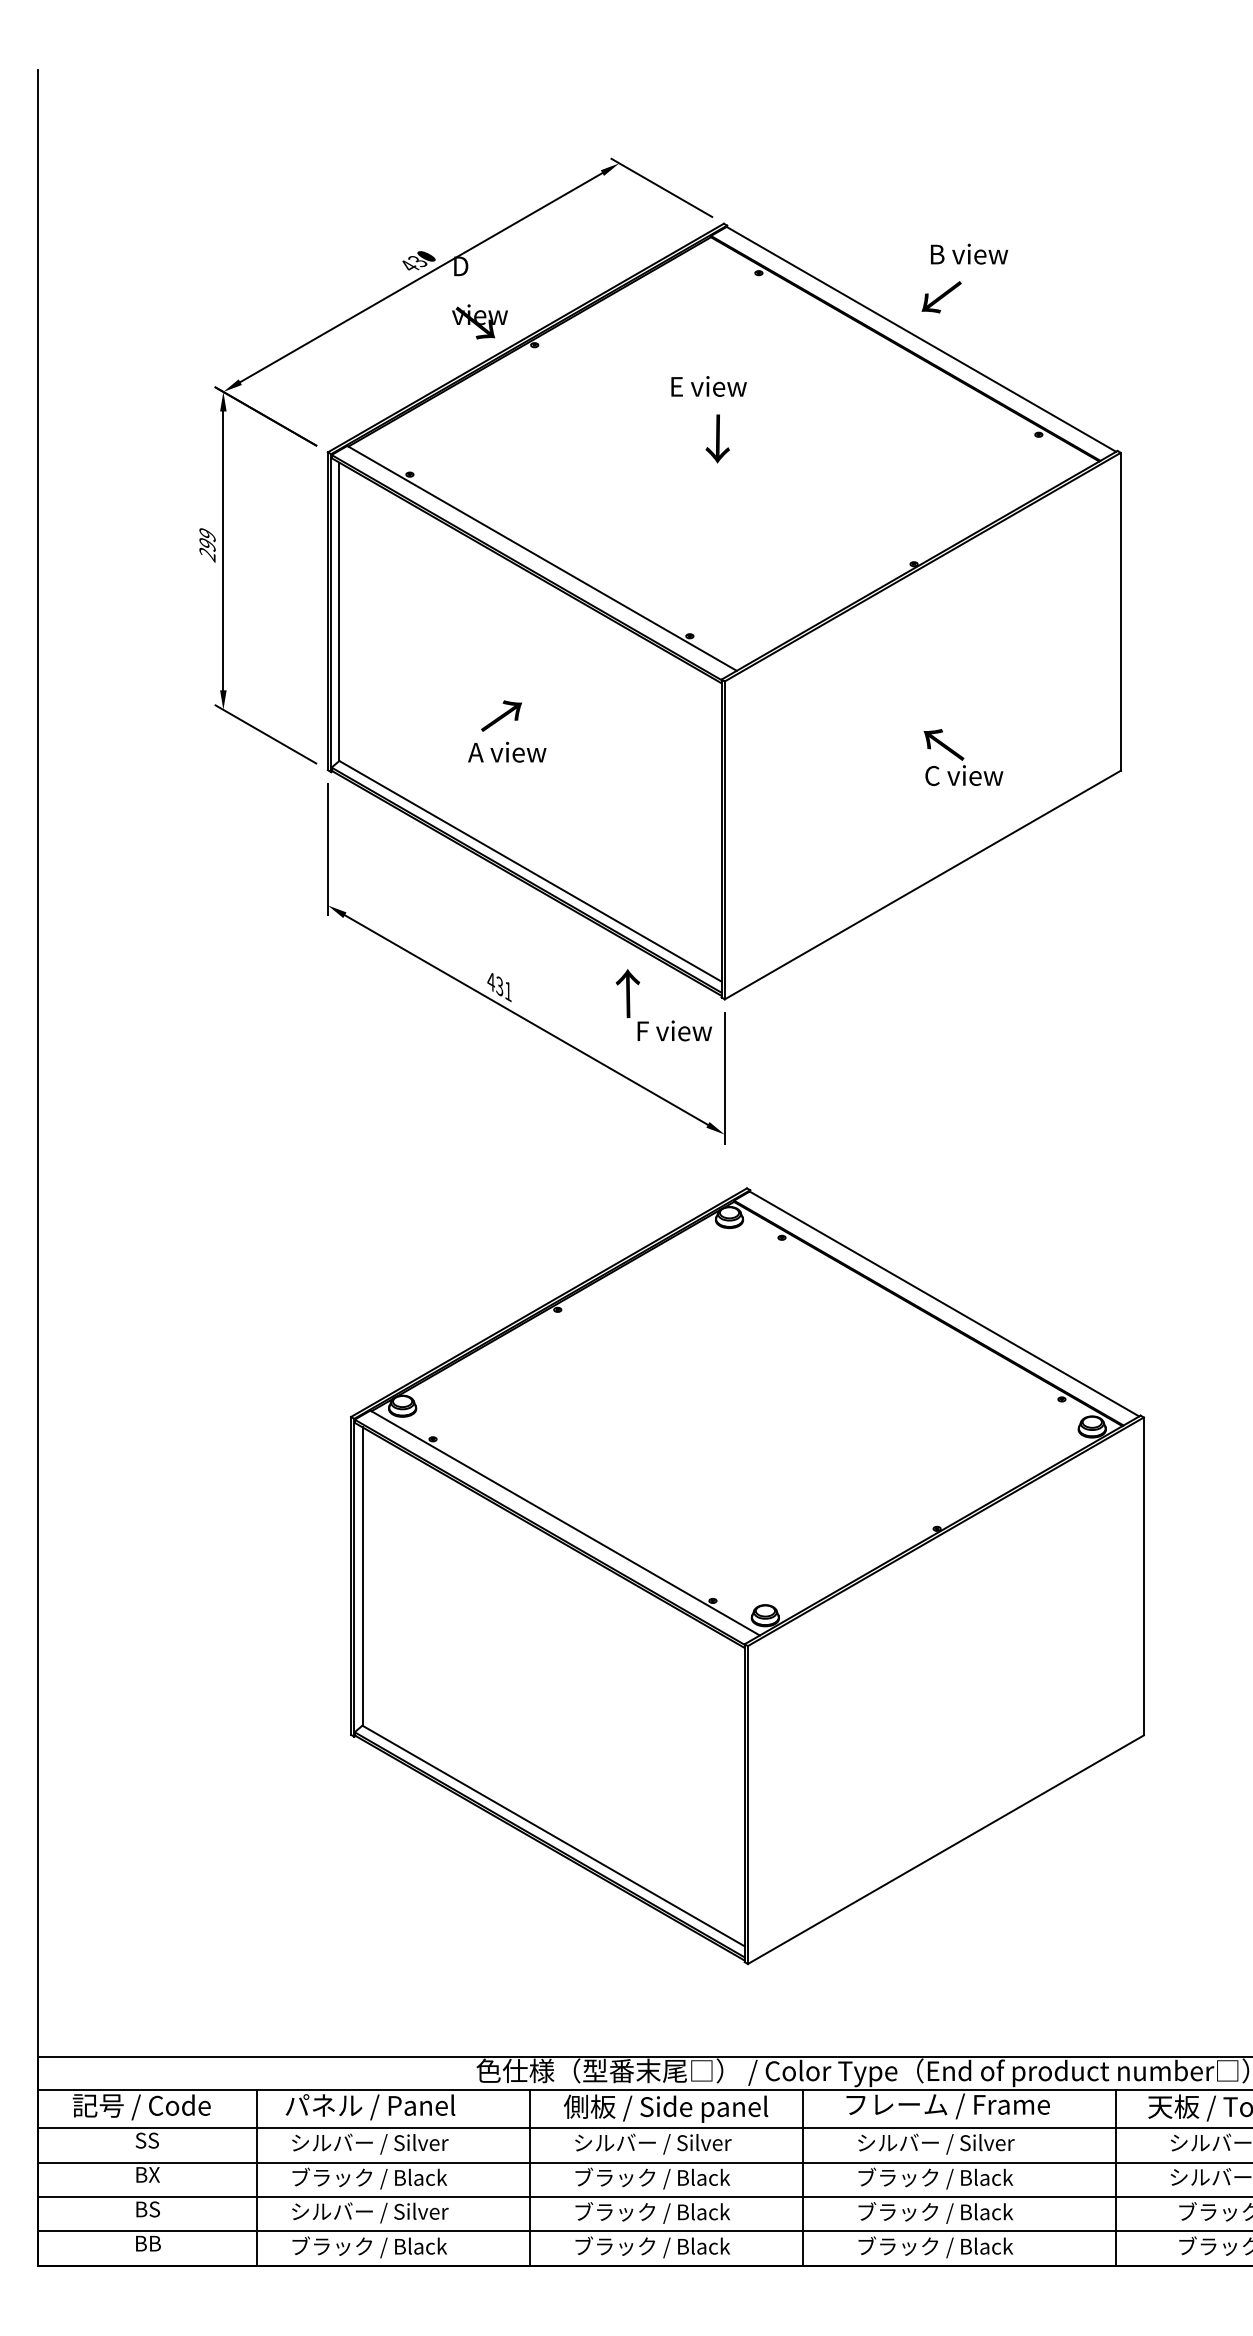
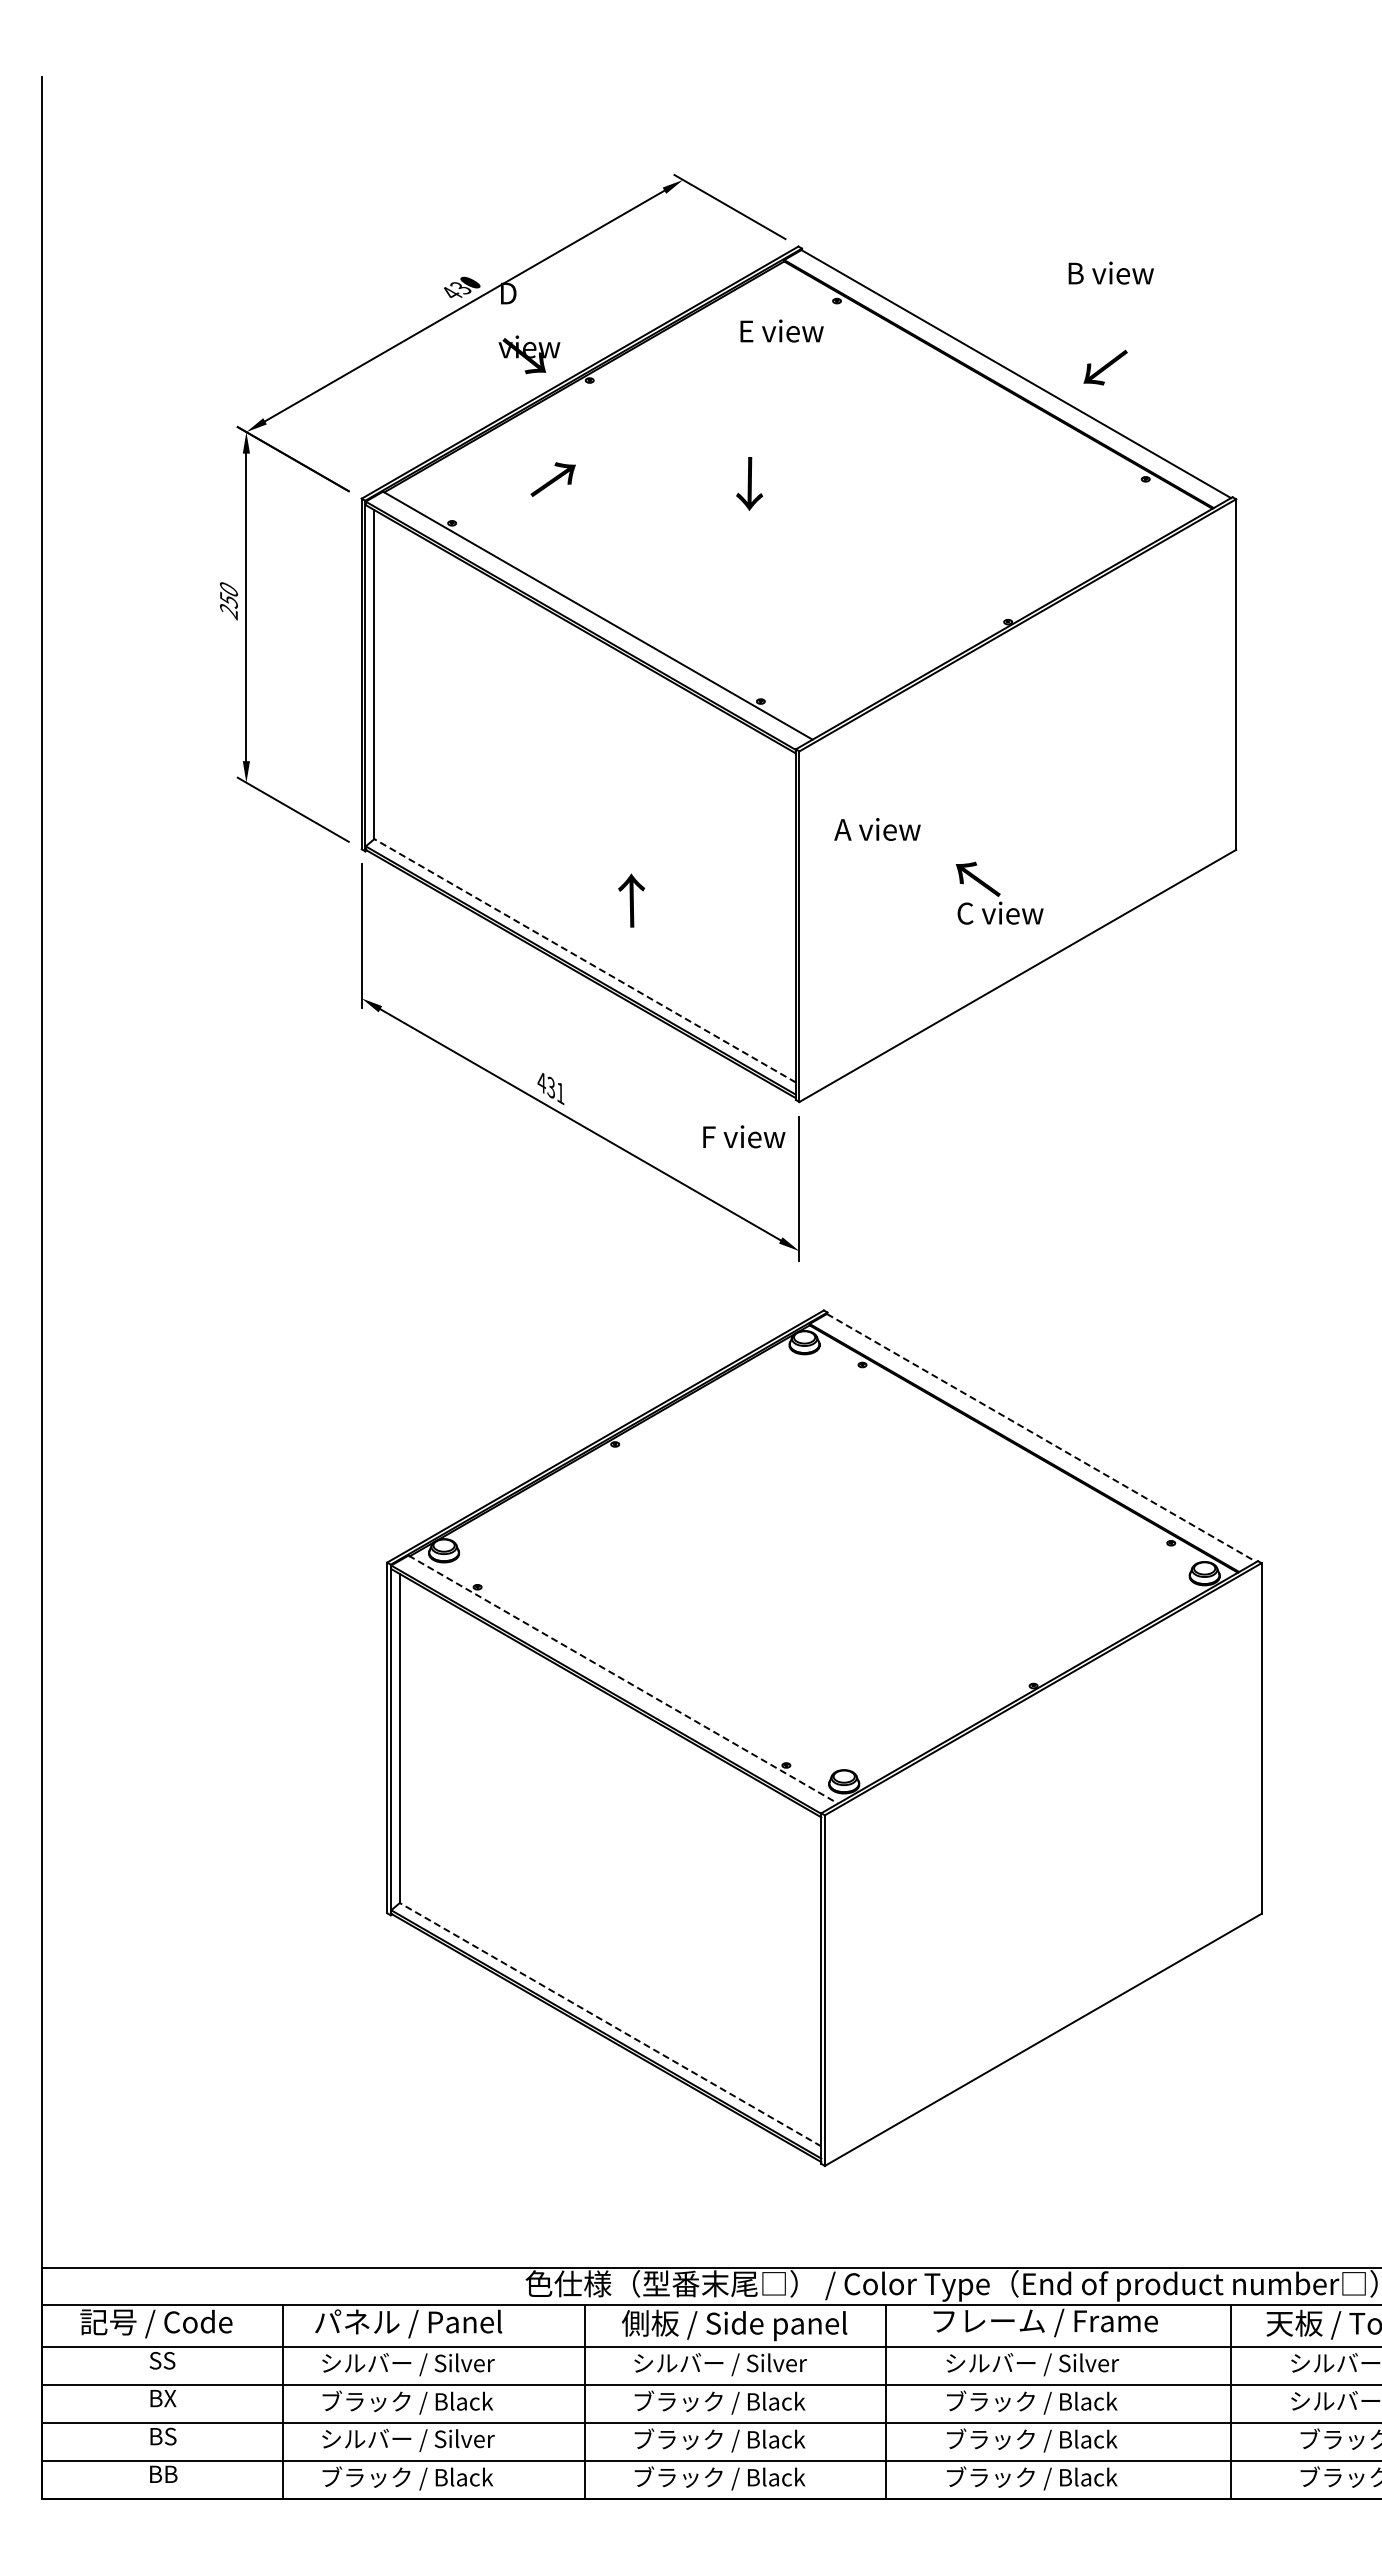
text: (968, 253) -> (1110, 272), moved
text: (941, 297) -> (1105, 367), moved
text: (708, 385) -> (781, 330), moved
text: (717, 438) -> (749, 483), moved
text: (207, 540) -> (228, 595), 299 -> 250
text: (500, 716) -> (552, 479), moved
text: (507, 752) -> (877, 829), moved
text: (963, 756) -> (999, 892), moved
line: (529, 871) -> (584, 960), solid -> dashed
text: (627, 993) -> (631, 900), moved
line: (945, 1304) -> (1042, 1438), solid -> dashed
line: (565, 1522) -> (623, 1679), solid -> dashed
line: (553, 1835) -> (610, 2024), solid -> dashed

